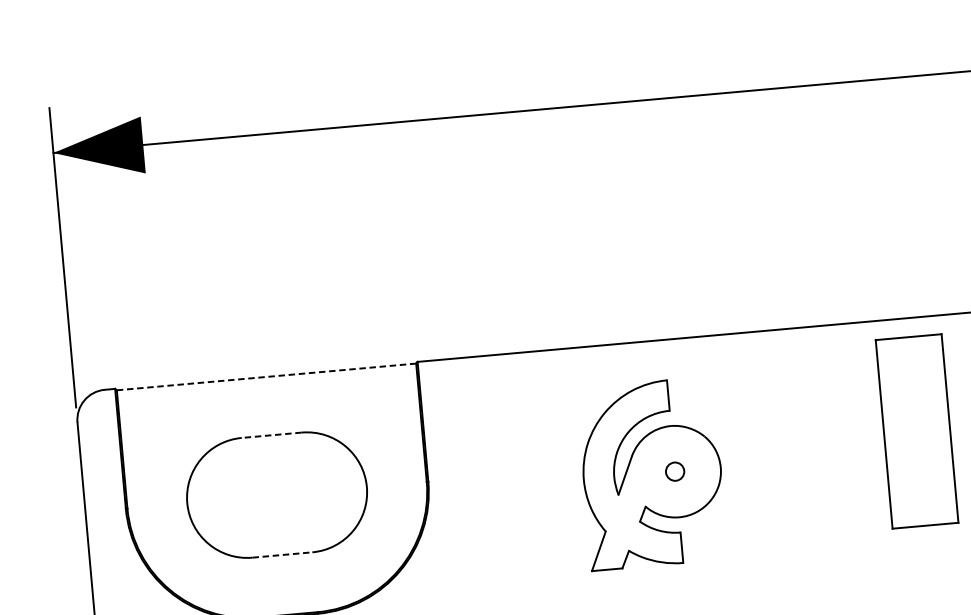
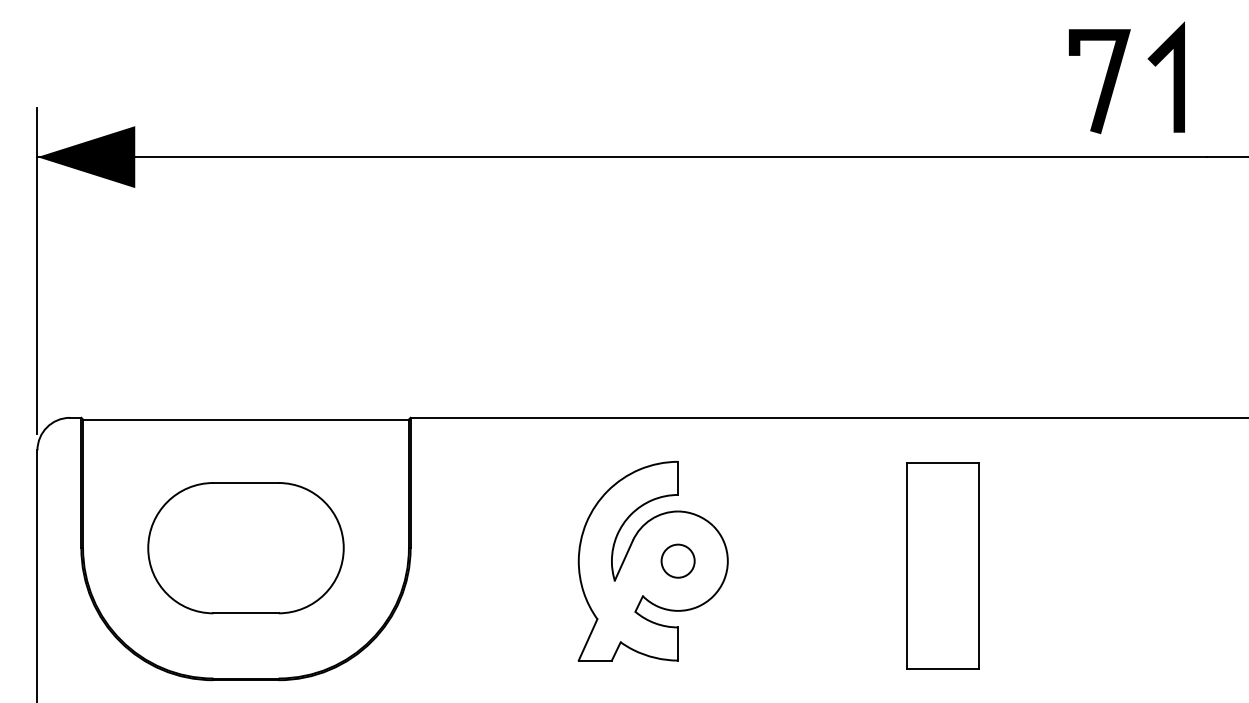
line: (266, 376) -> (246, 419), dashed -> solid
part: (916, 430) -> (942, 565), moved
line: (272, 435) -> (246, 483), dashed -> solid
circle: (674, 471) -> (677, 560), size x1.67
line: (282, 555) -> (246, 613), dashed -> solid

